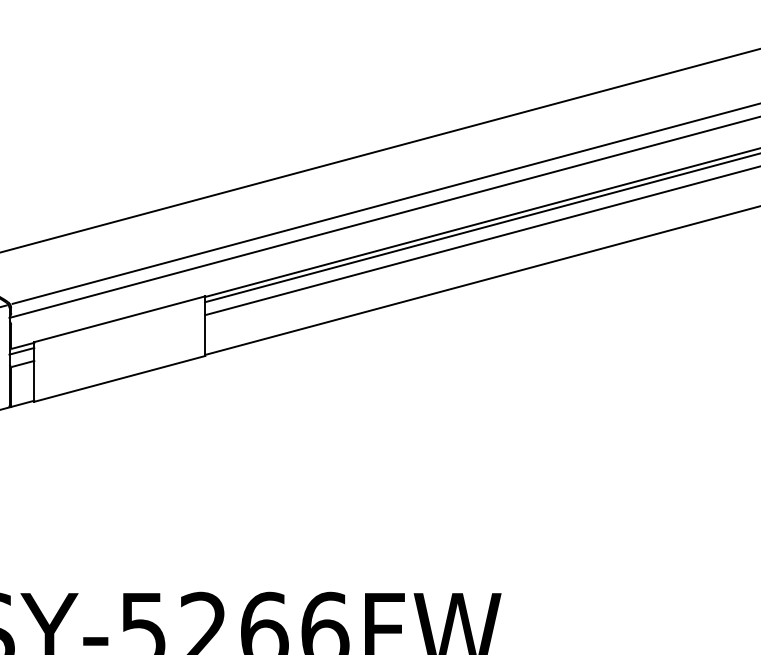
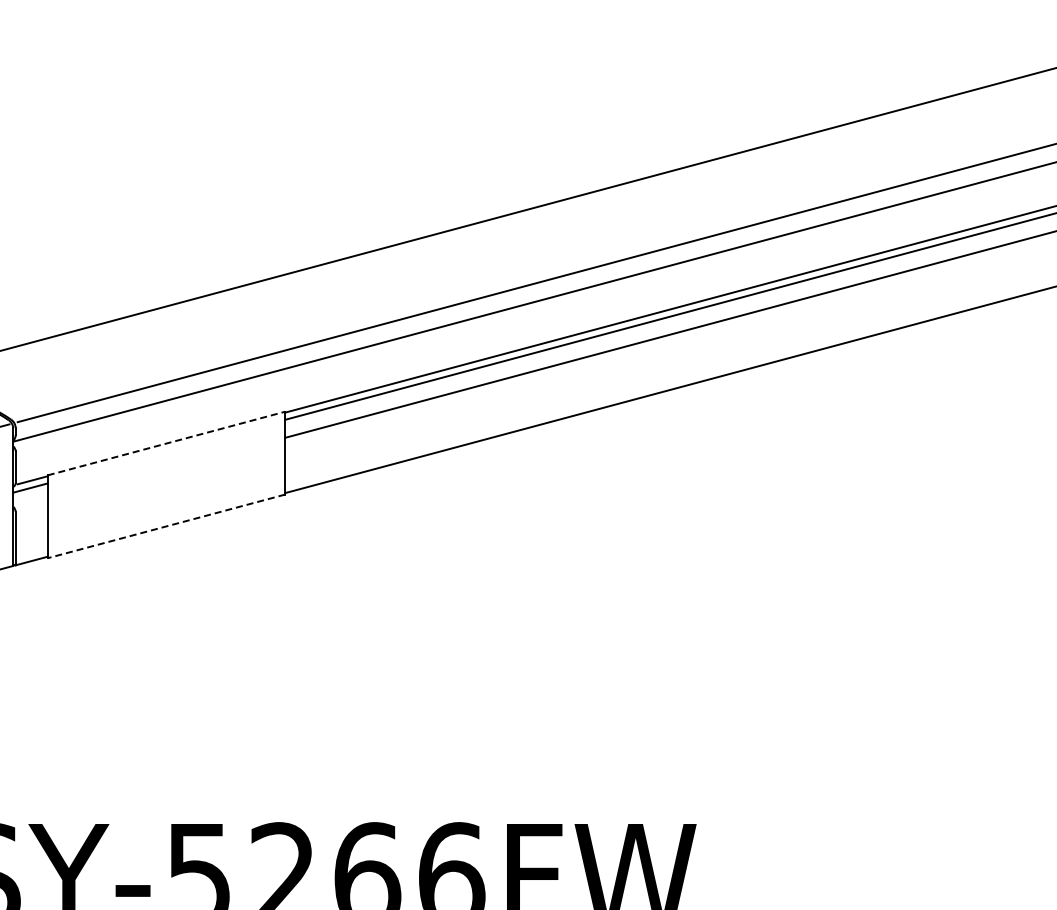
line: (119, 319) -> (166, 443), solid -> dashed
line: (23, 363) -> (32, 505), removed
line: (119, 378) -> (166, 526), solid -> dashed

